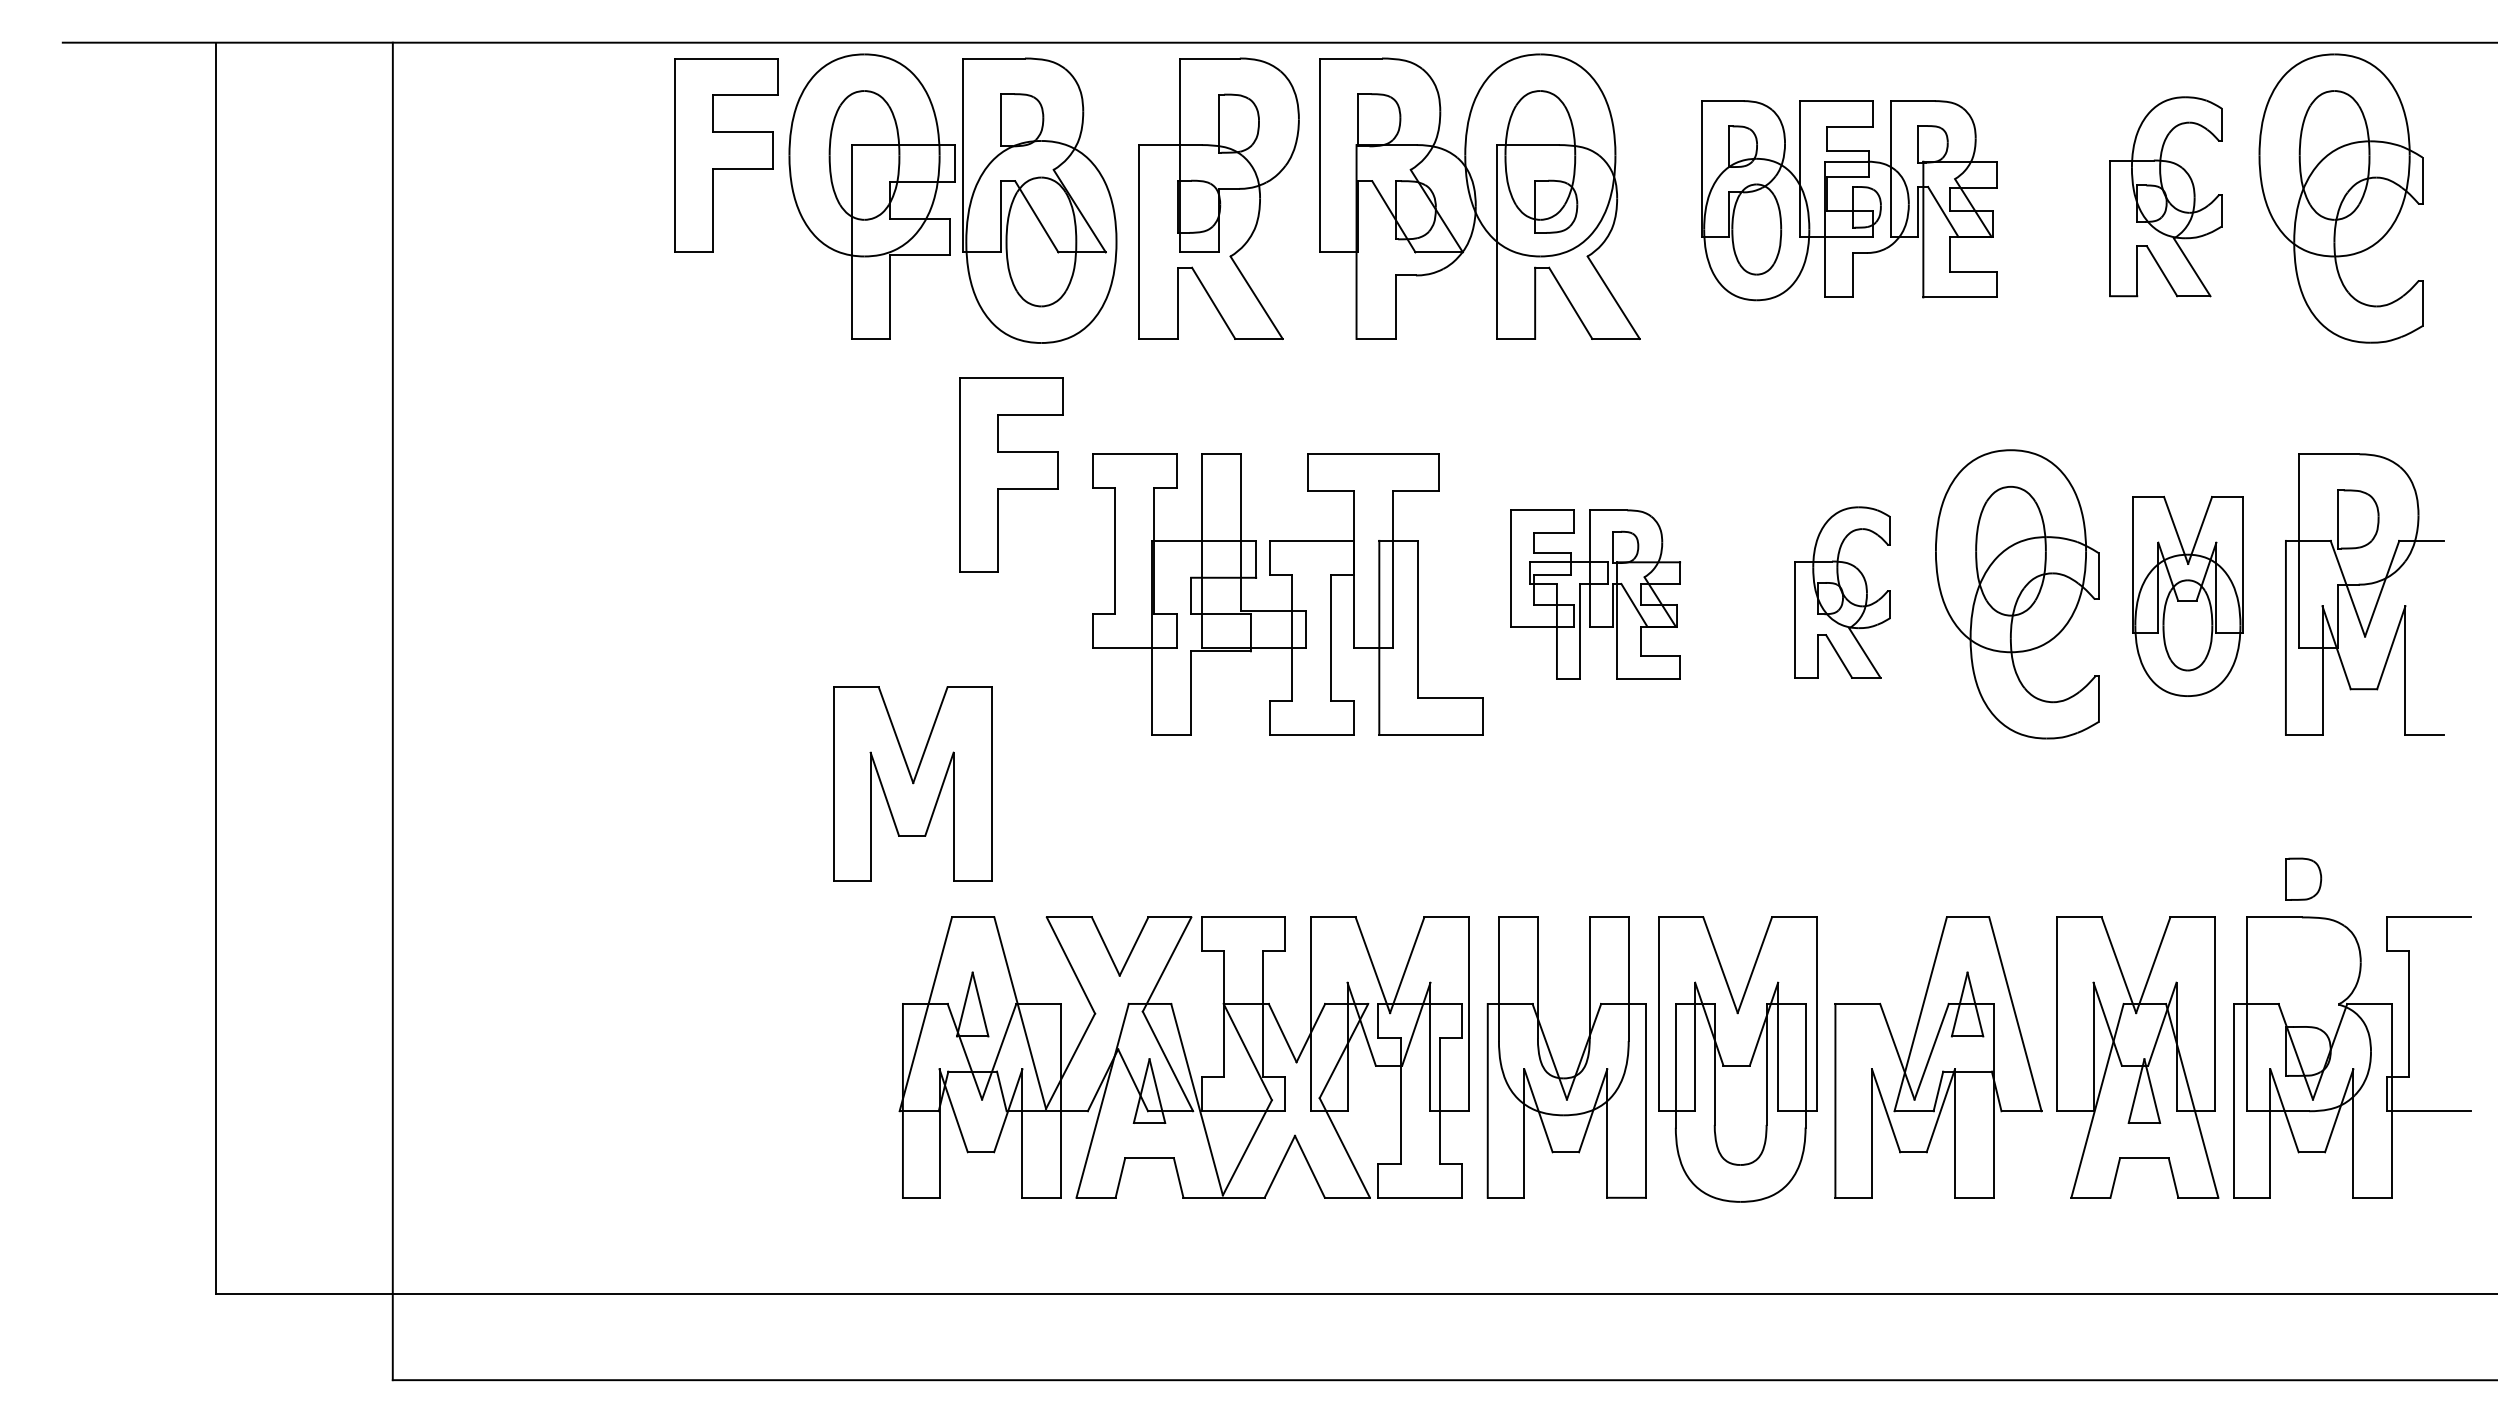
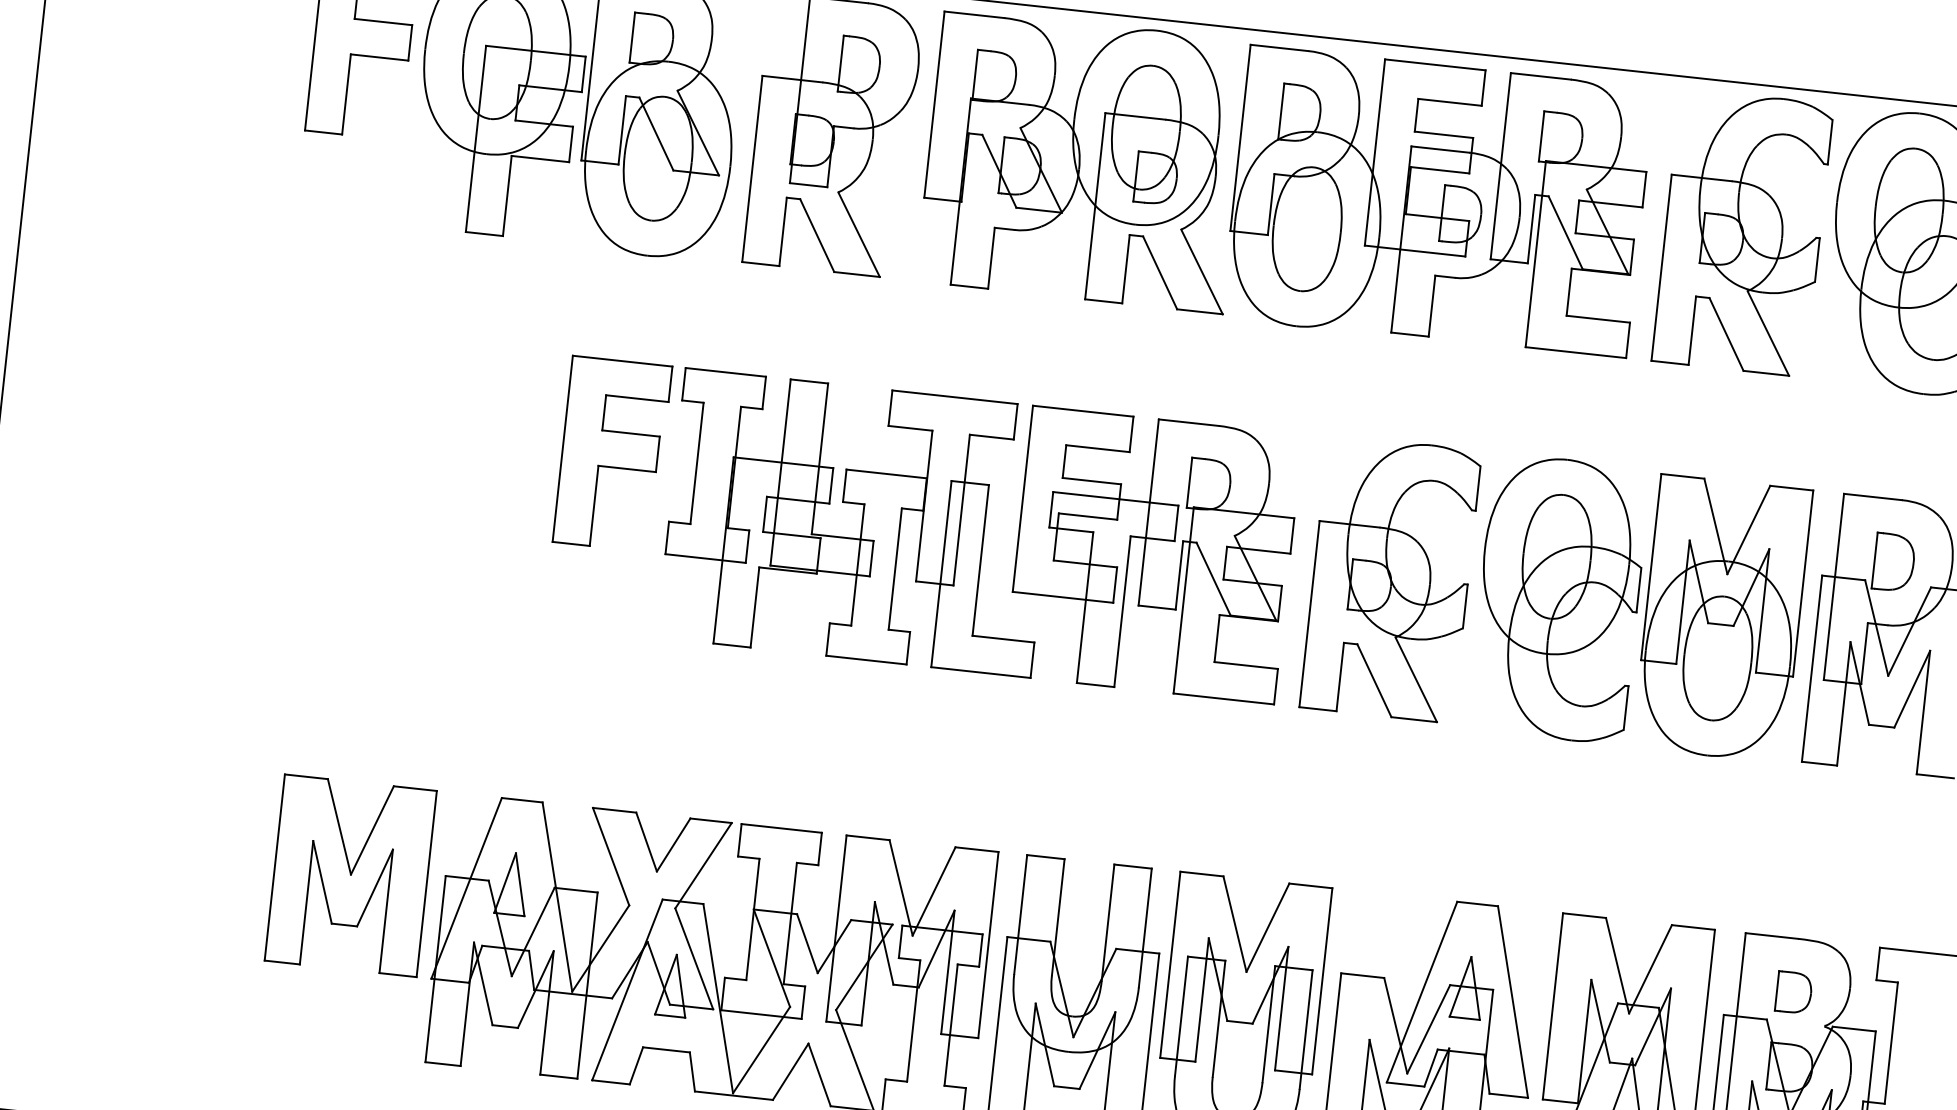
part: (2165, 196) -> (1742, 232), size x1.43
part: (1848, 200) -> (1437, 203), size x1.43
part: (1011, 474) -> (612, 453), moved
part: (1842, 592) -> (1390, 578), size x1.67
part: (1595, 594) -> (1153, 555), size x1.67
part: (2187, 596) -> (1721, 618), size x1.43
part: (912, 783) -> (350, 874), moved
part: (2303, 878) -> (1794, 991), moved

